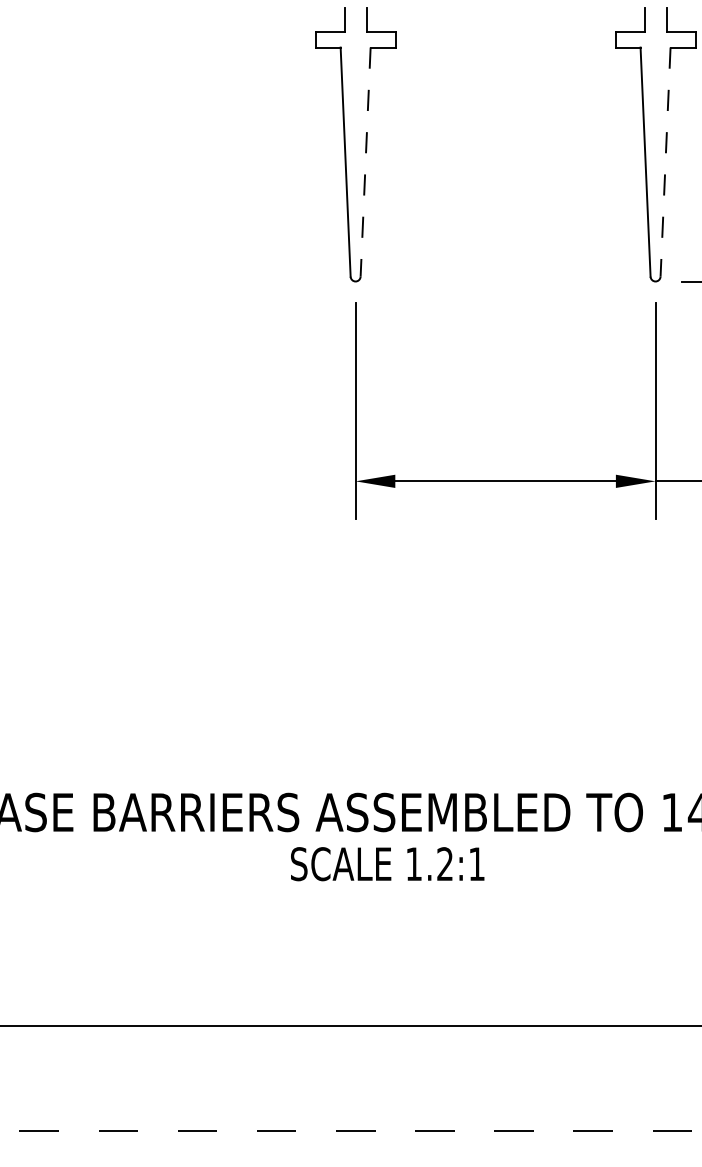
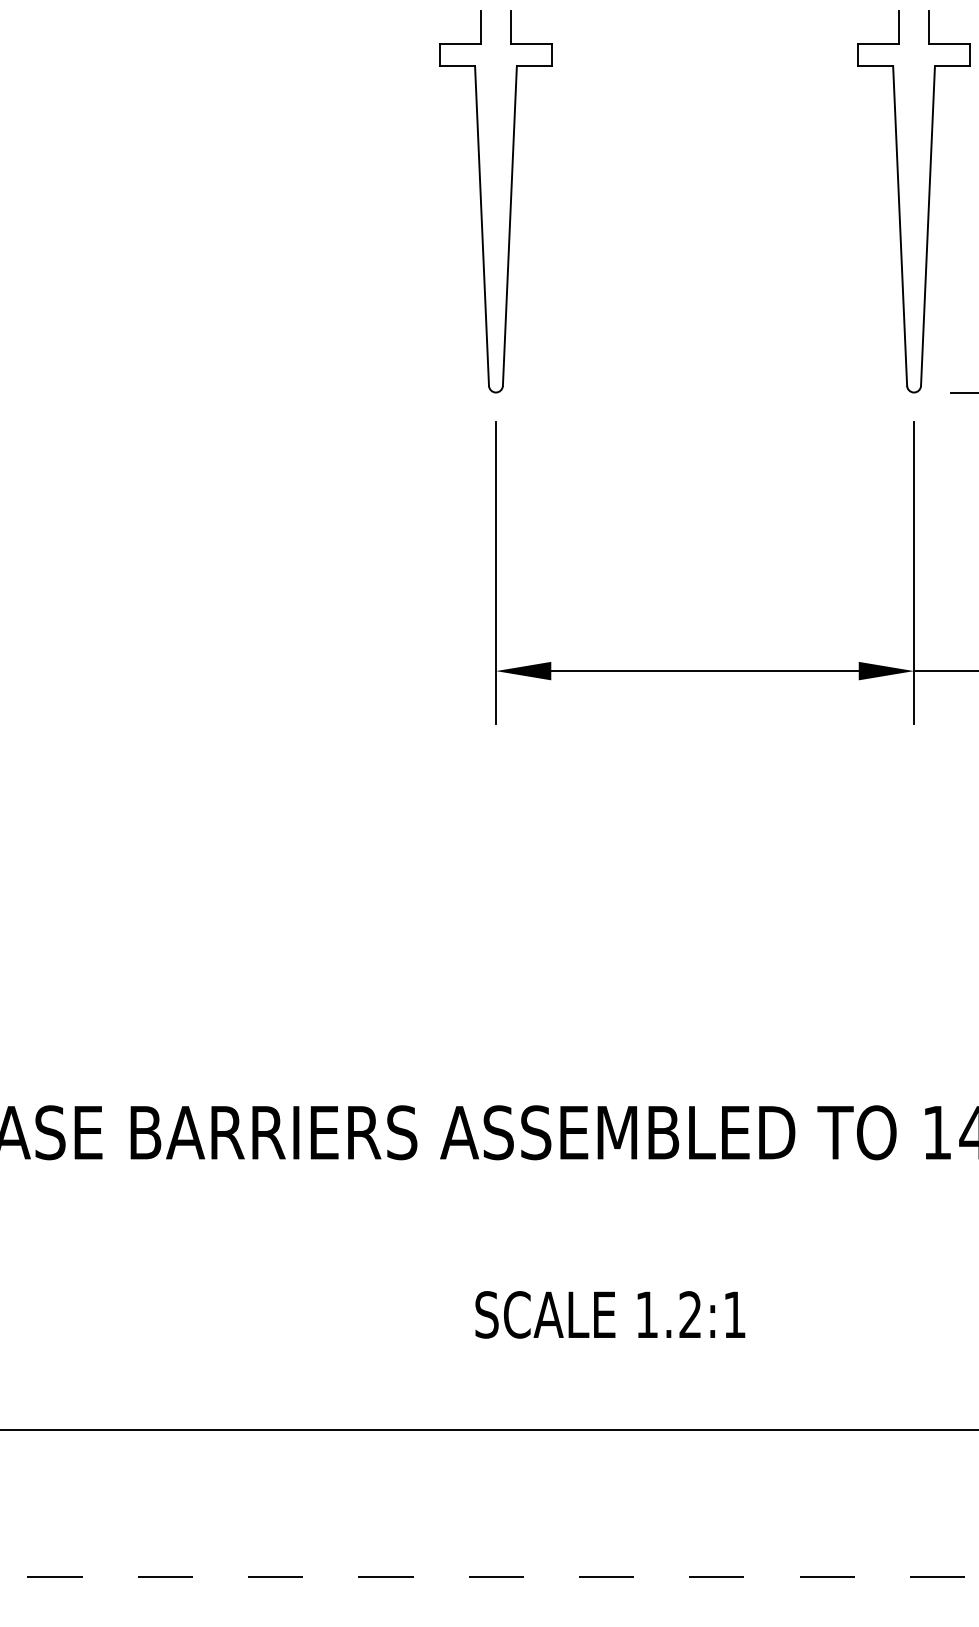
line: (365, 162) -> (509, 226), dashed -> solid
line: (665, 162) -> (927, 226), dashed -> solid
text: (387, 864) -> (610, 1315), moved

